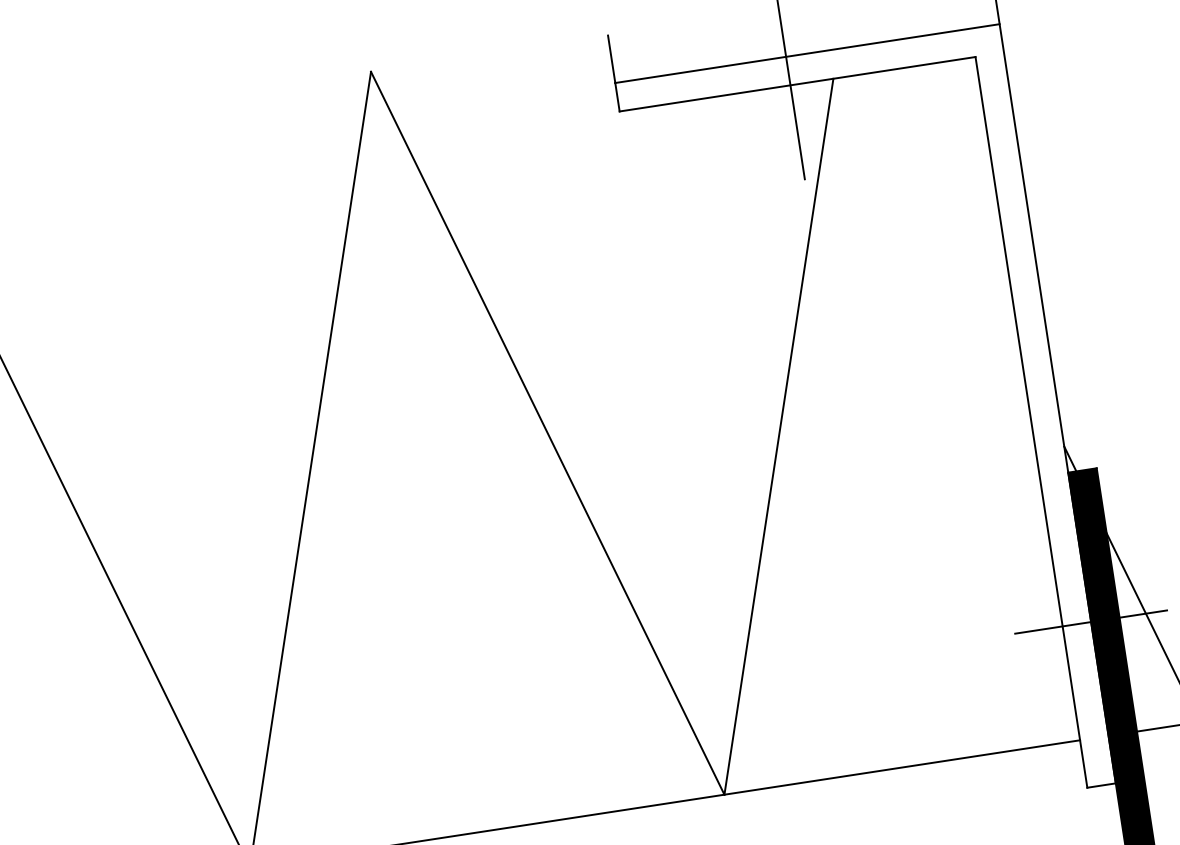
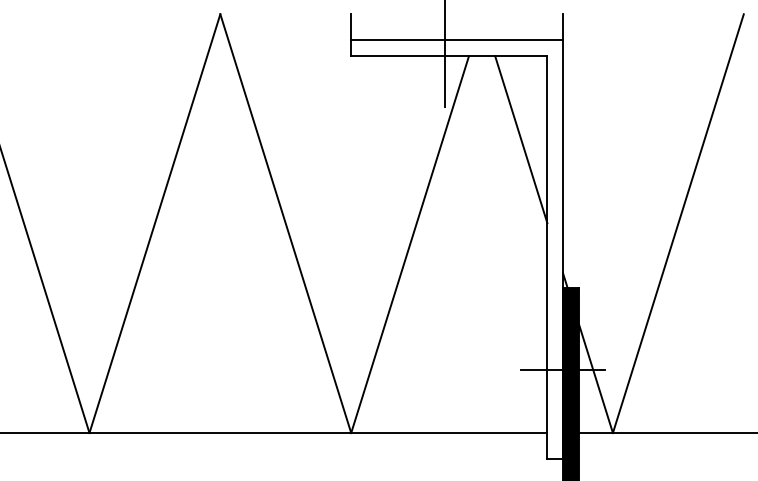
line: (951, 215) -> (521, 139), added

